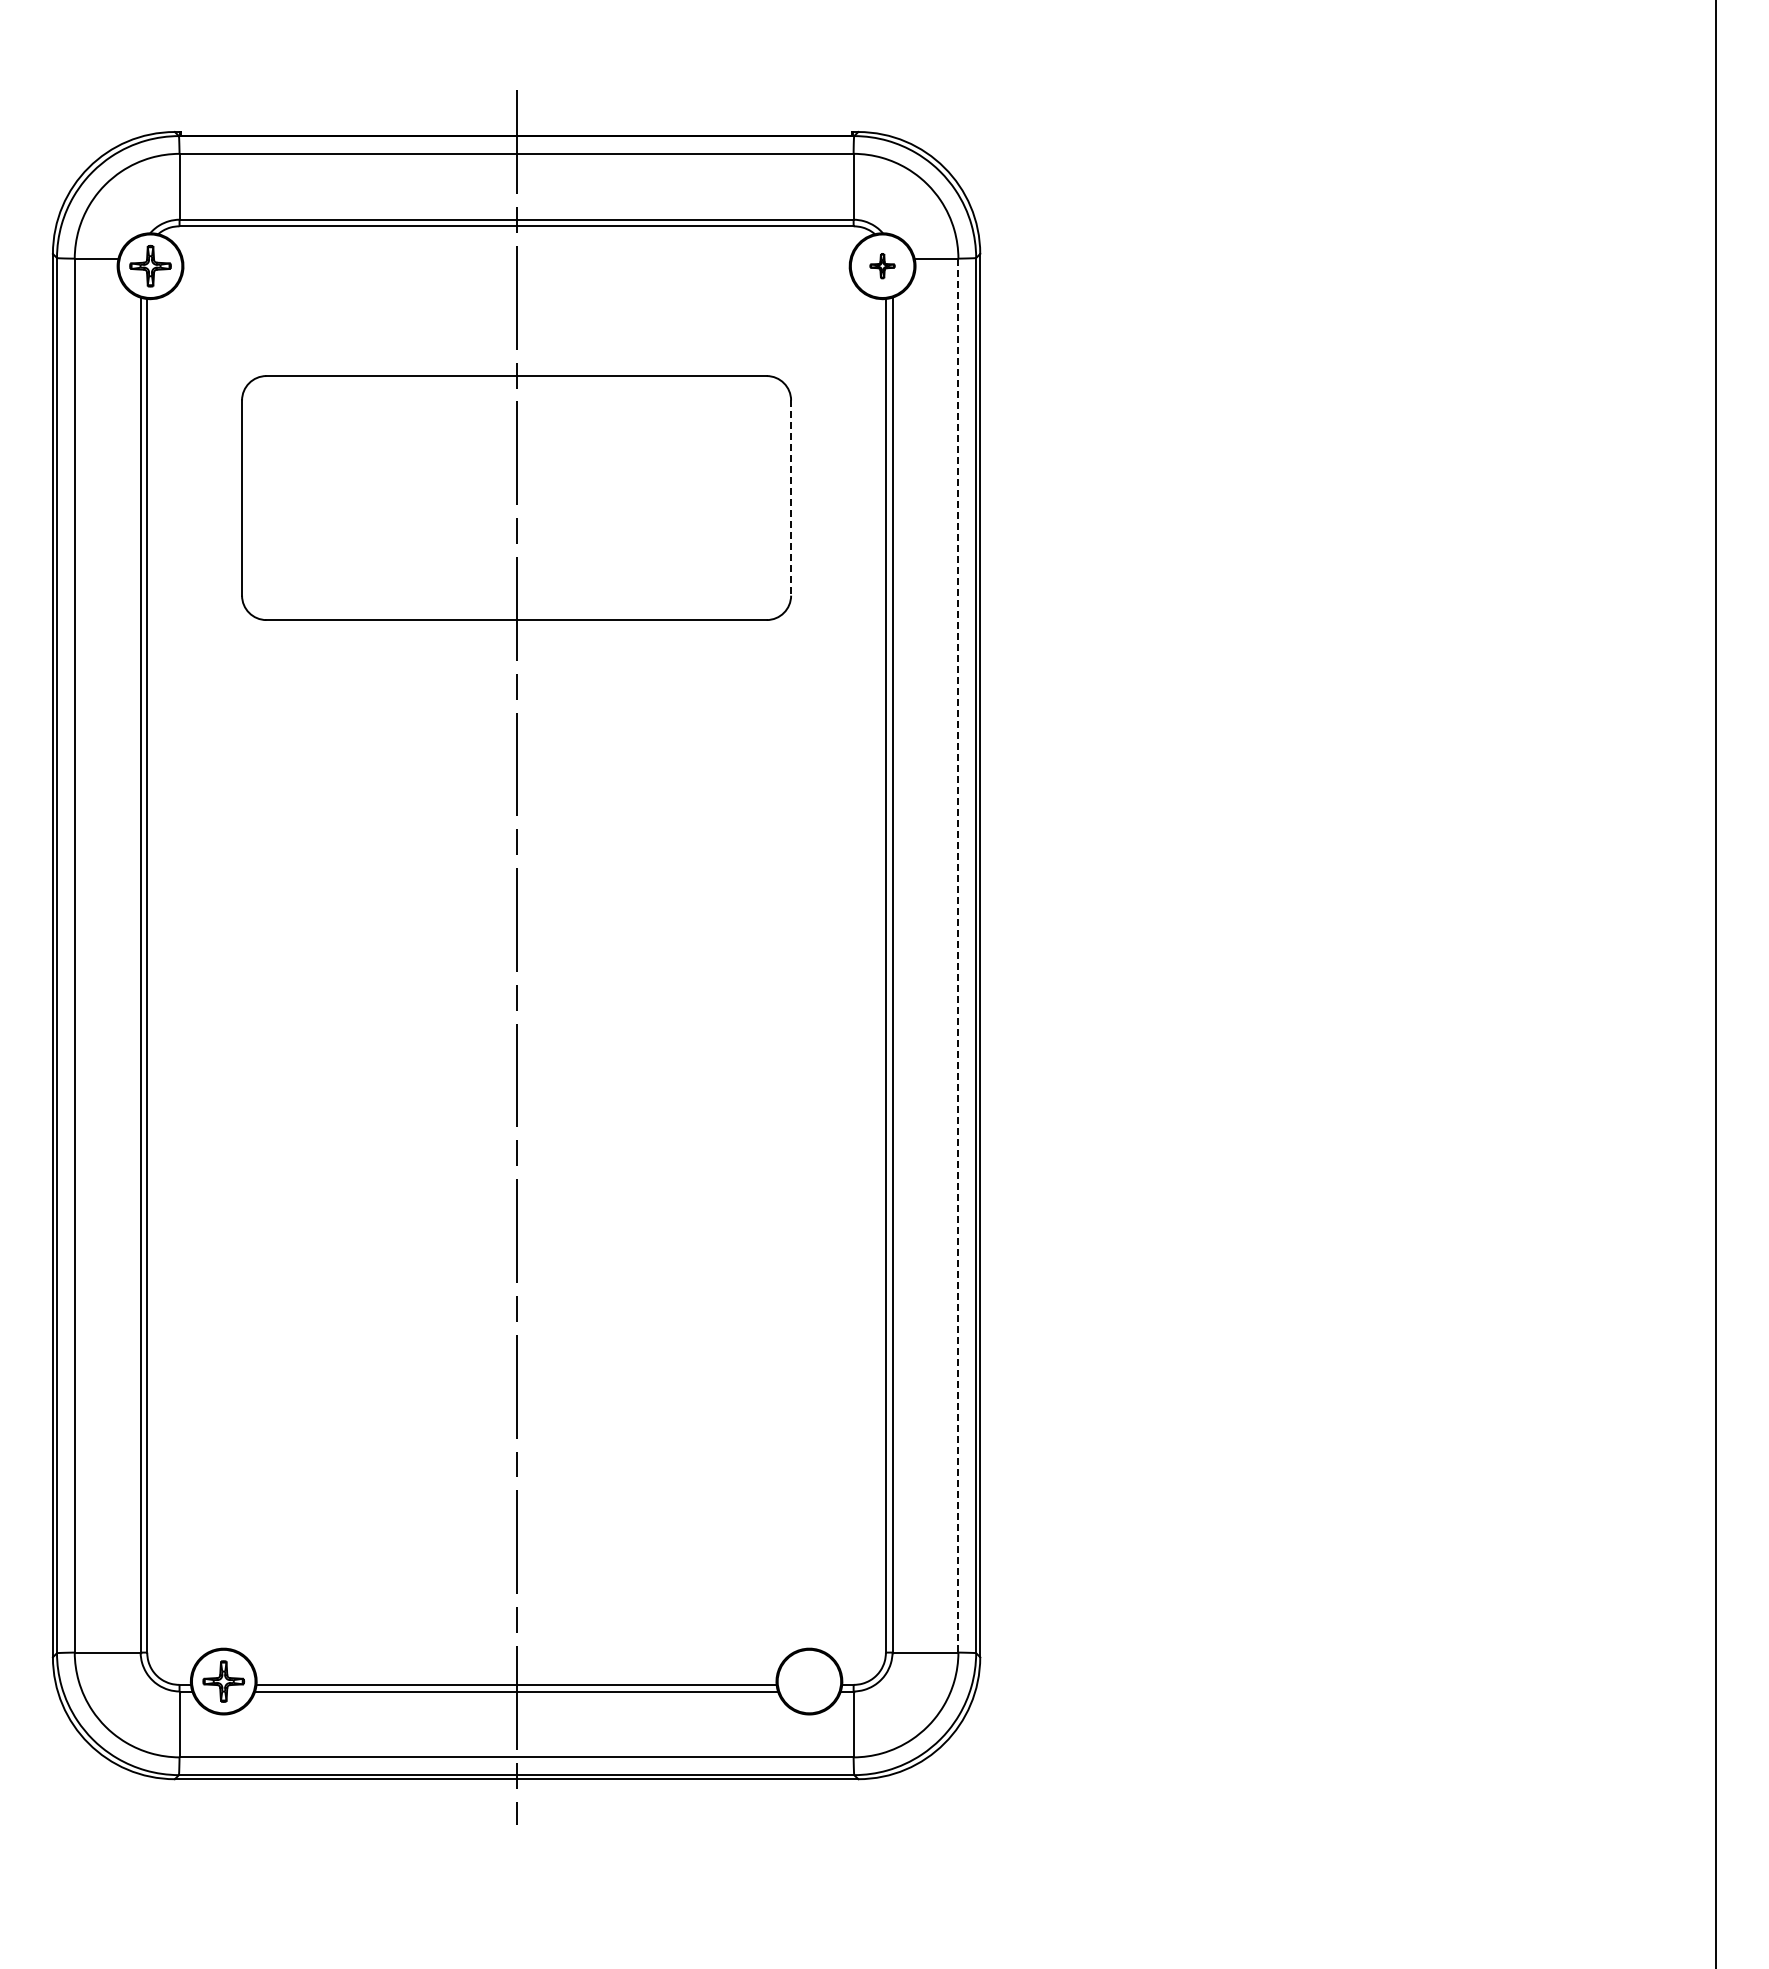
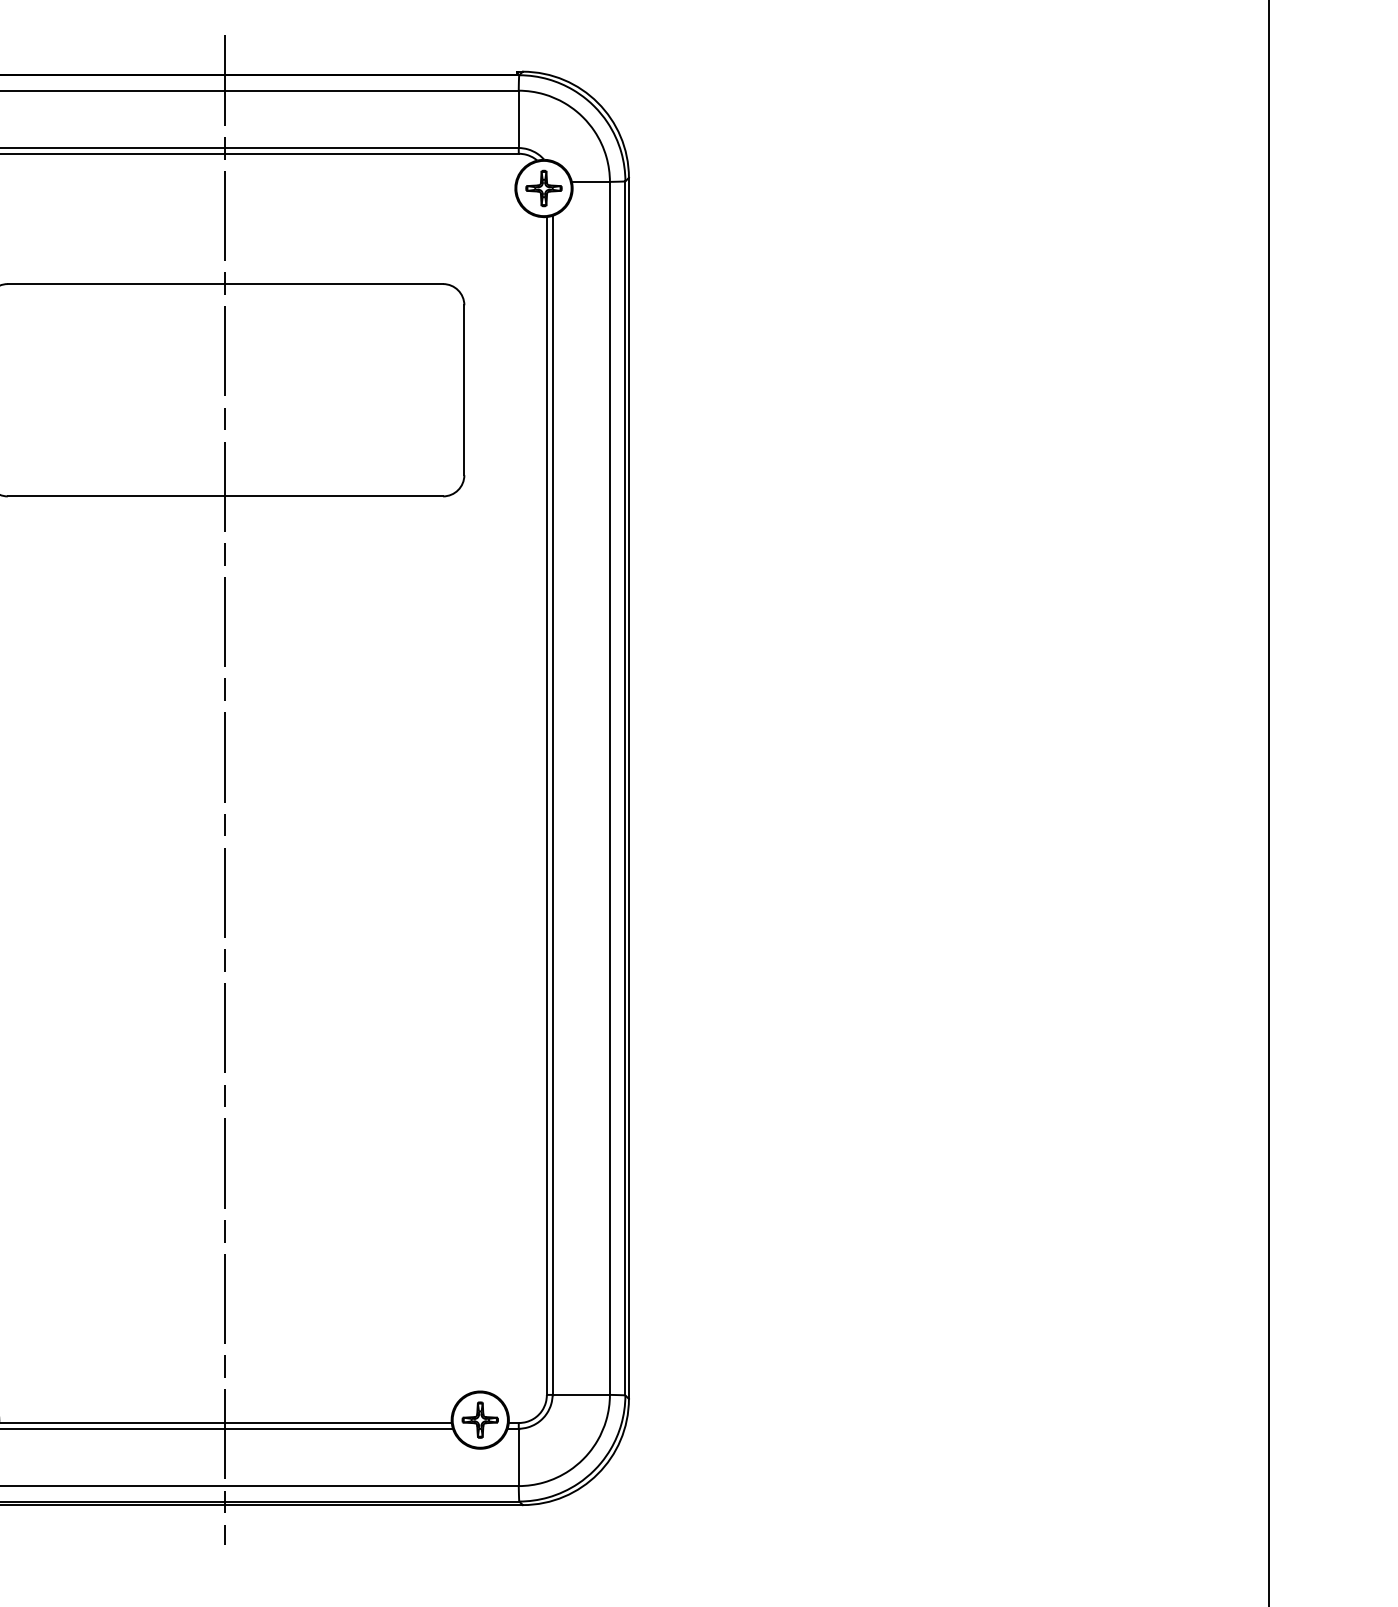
part: (882, 265) -> (543, 187), size x1.67
line: (791, 498) -> (464, 390), dashed -> solid
line: (958, 955) -> (610, 788), dashed -> solid
part: (809, 1681) -> (480, 1420), added

